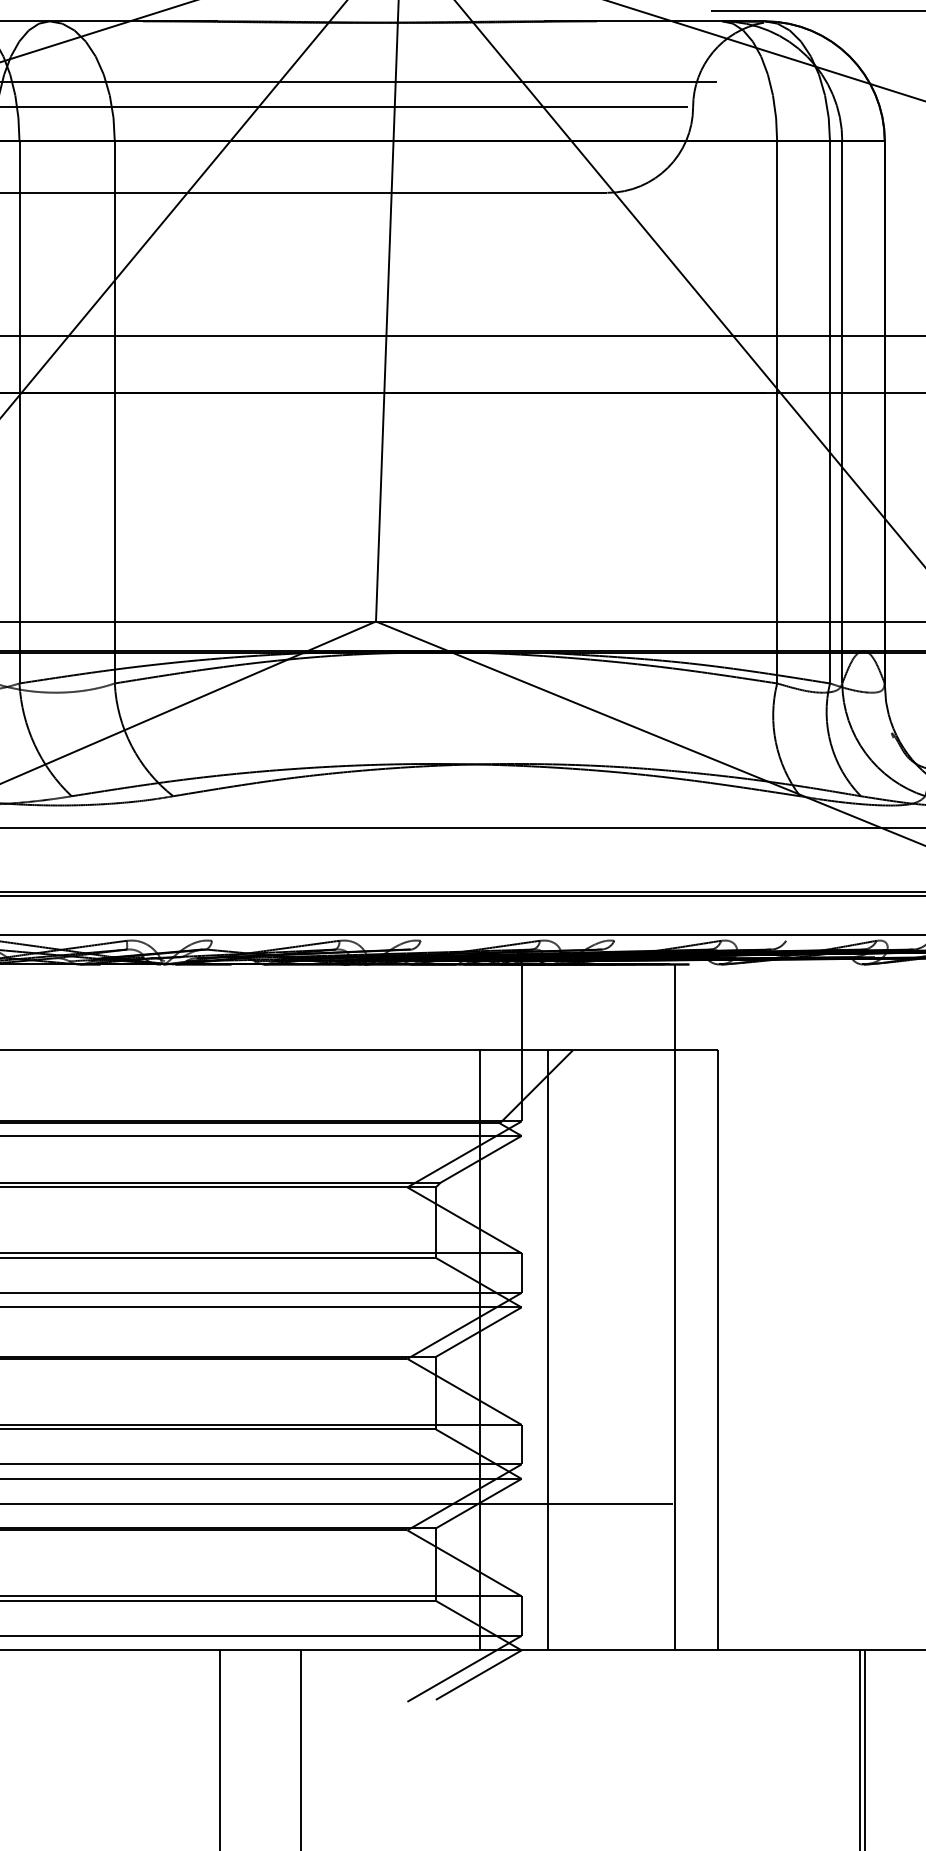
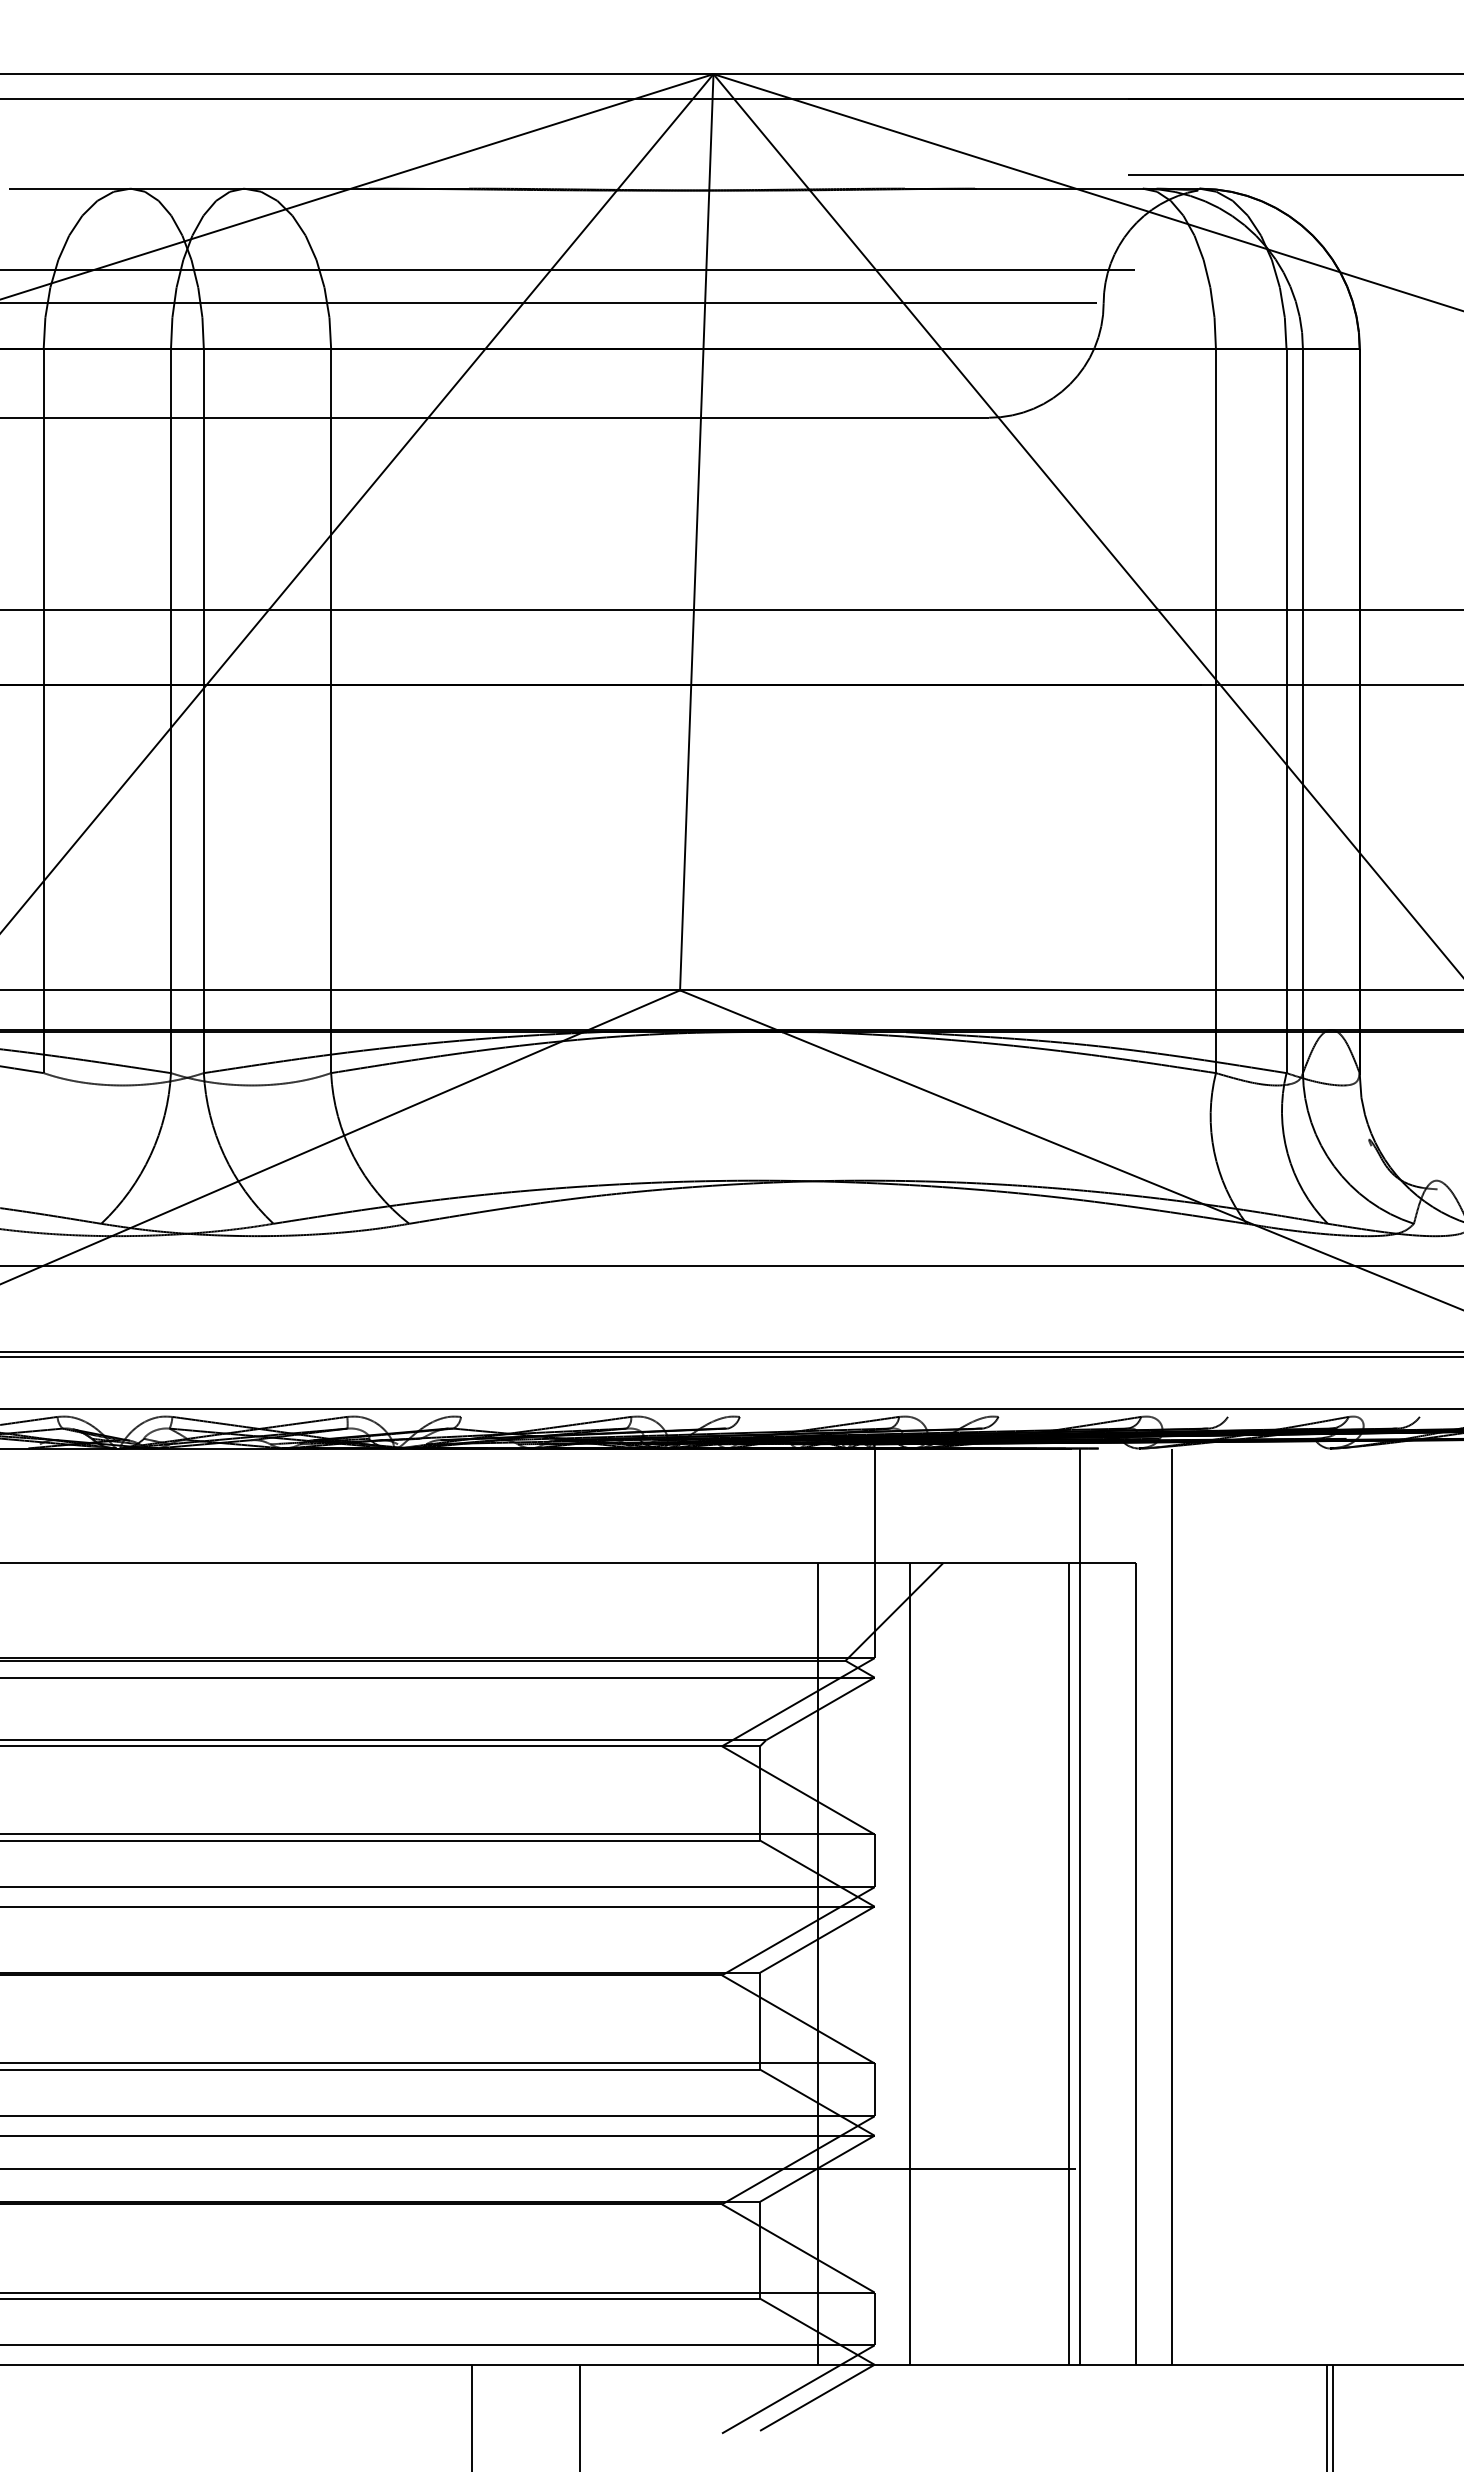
line: (744, 1307) -> (1172, 1906), added
line: (666, 1349) -> (1068, 1963), added

